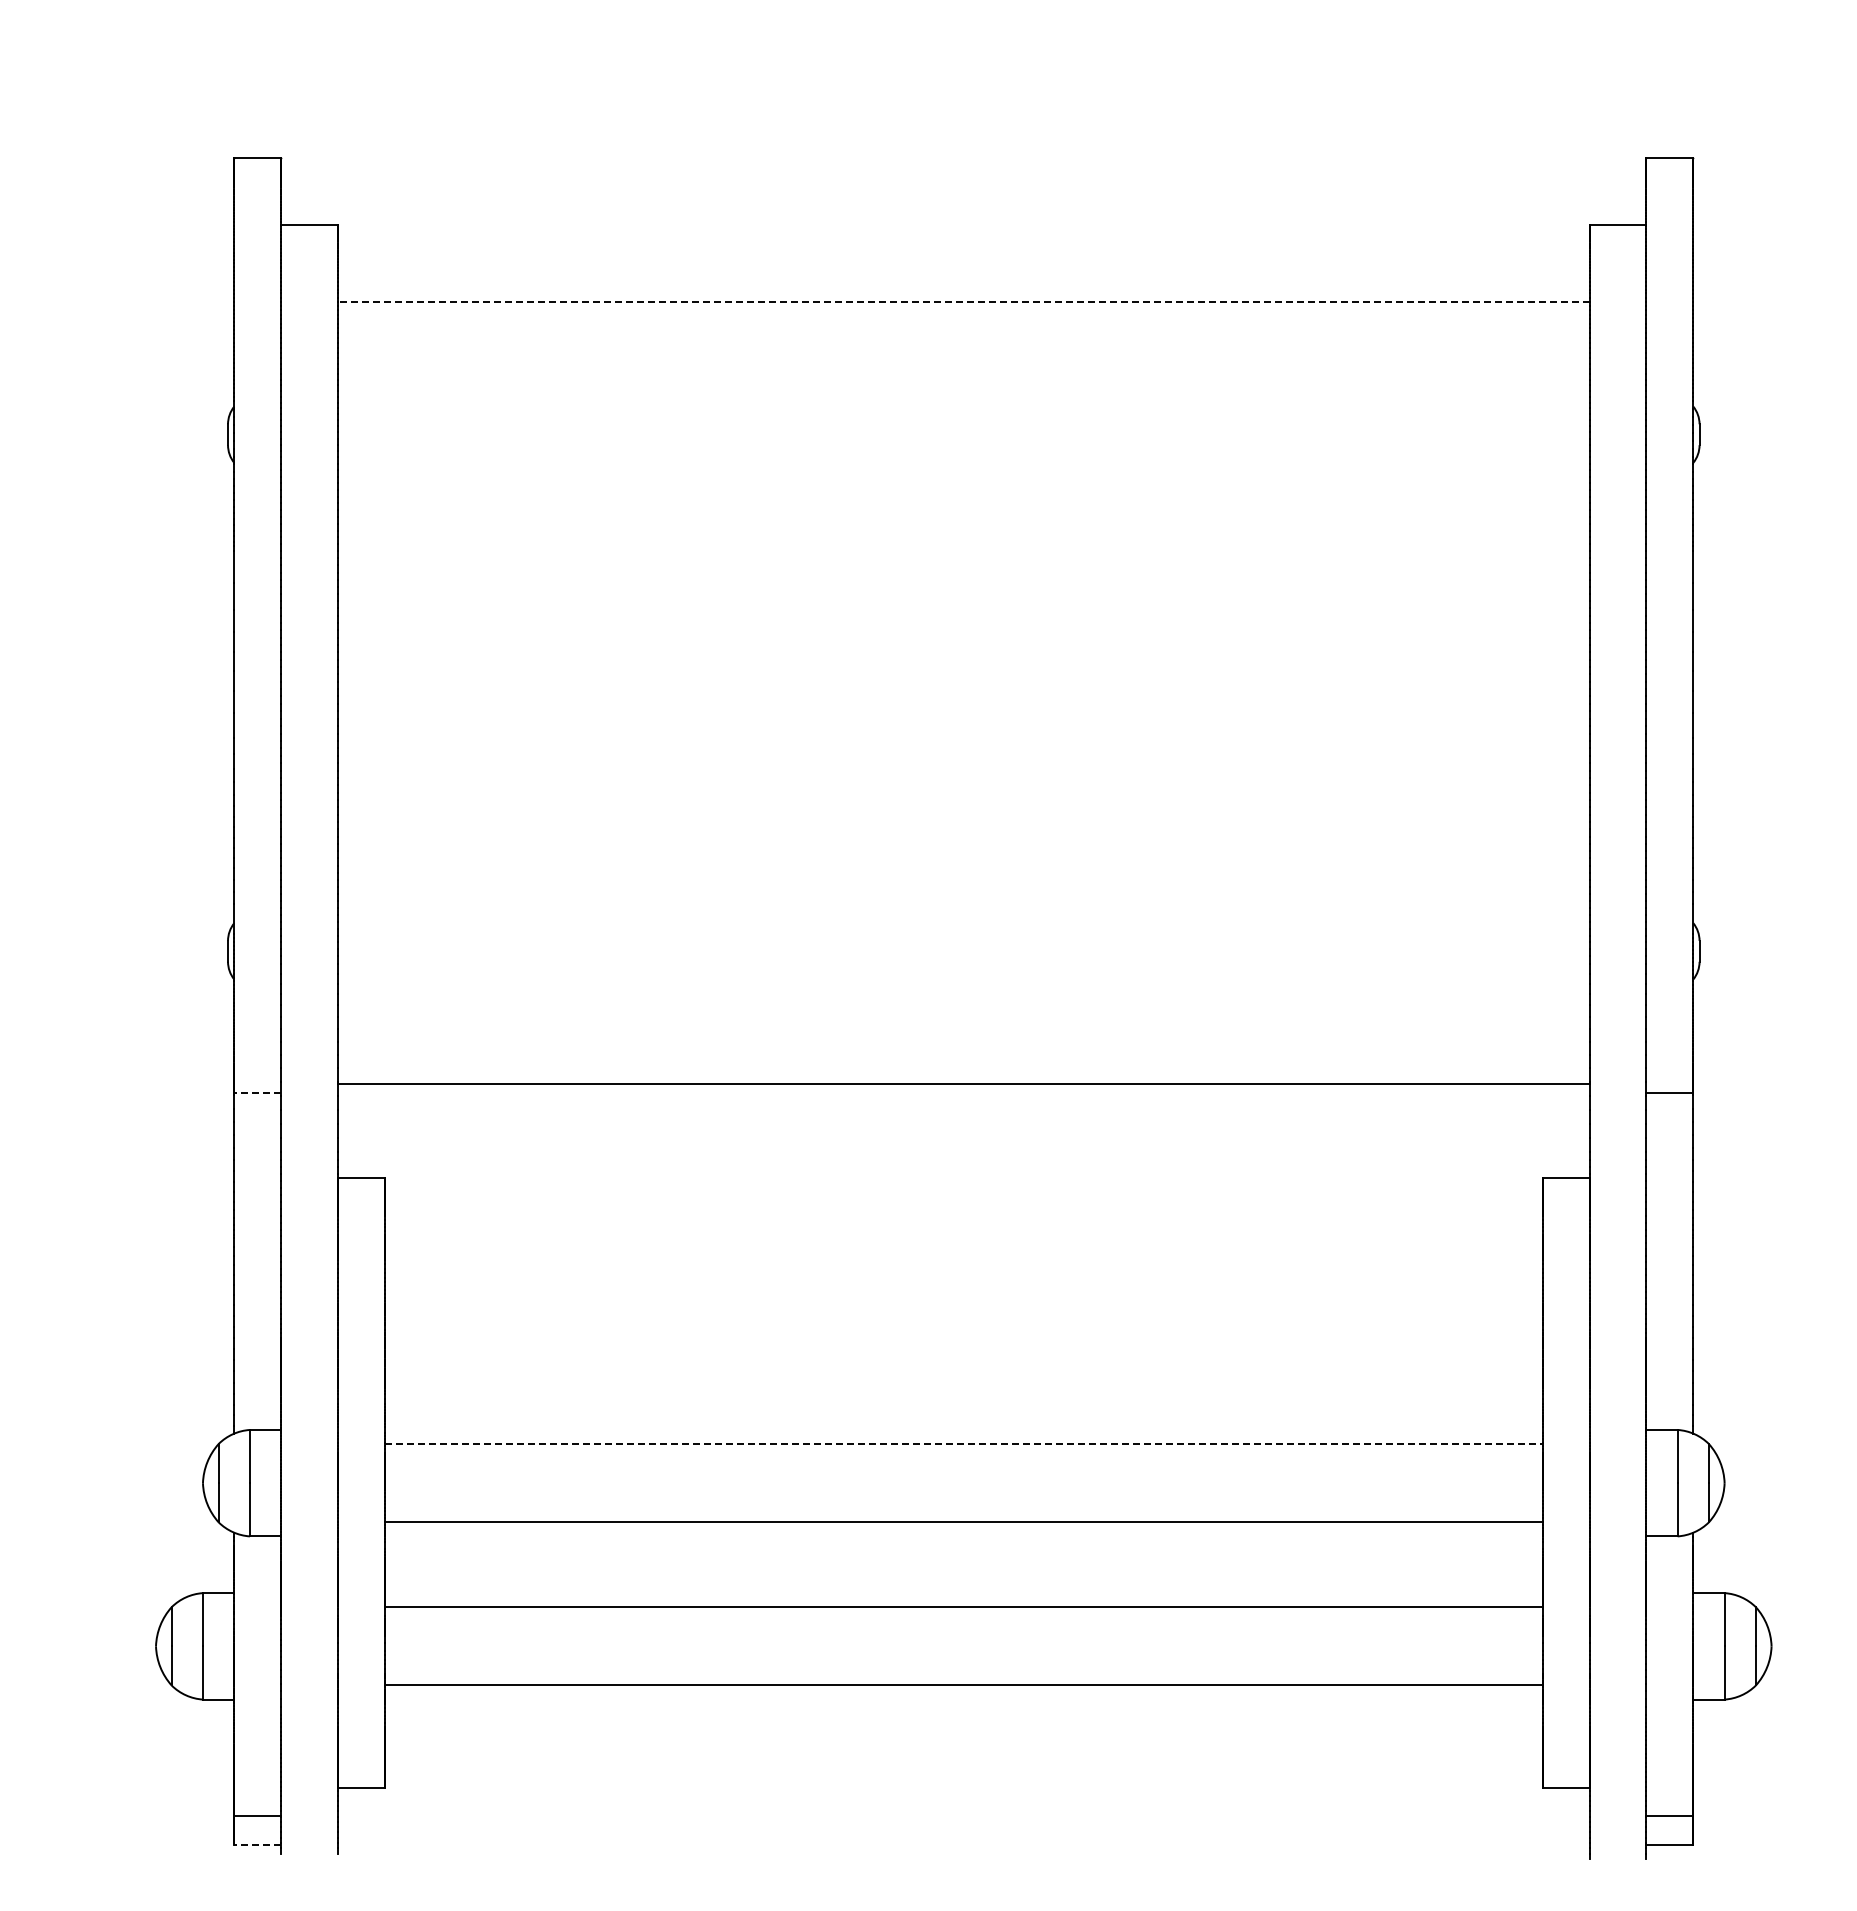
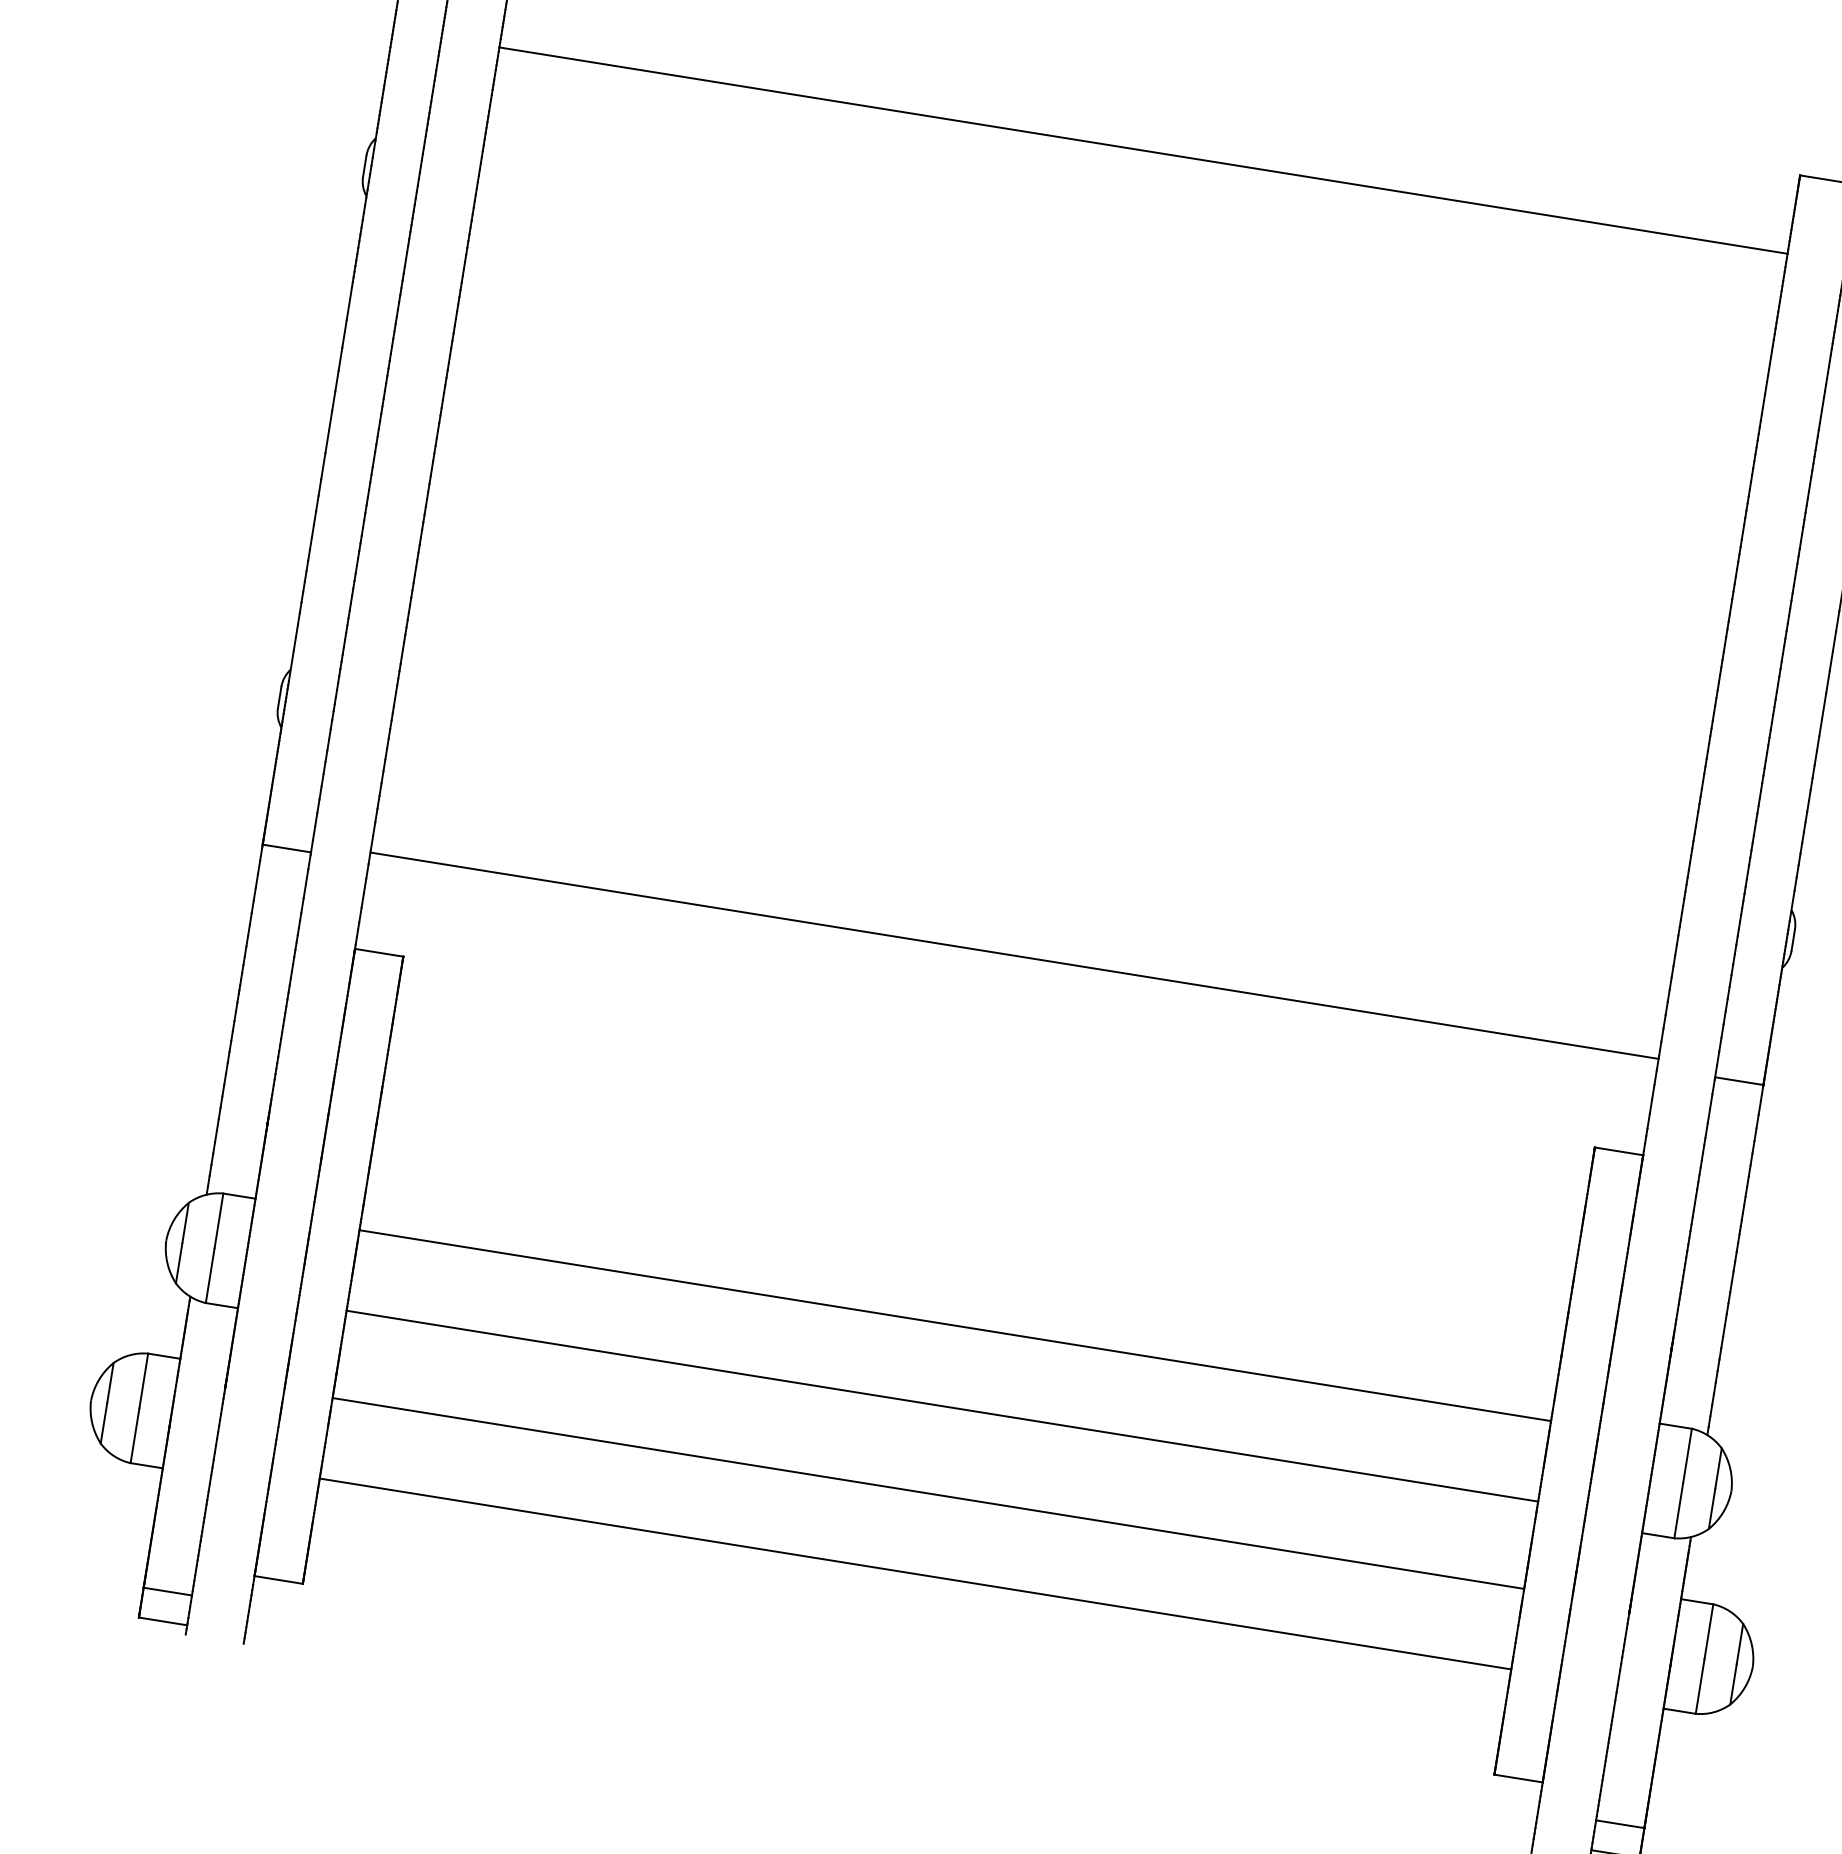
line: (963, 301) -> (1143, 150), dashed -> solid
line: (257, 1093) -> (286, 848), dashed -> solid
line: (964, 1444) -> (955, 1326), dashed -> solid
line: (257, 1844) -> (162, 1621), dashed -> solid

